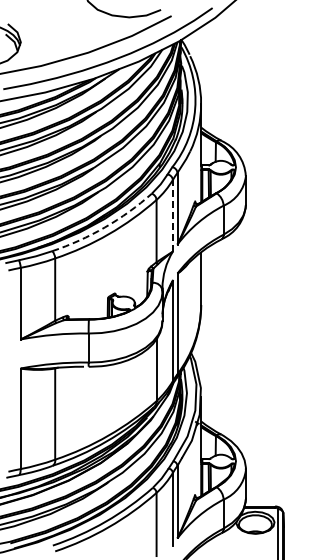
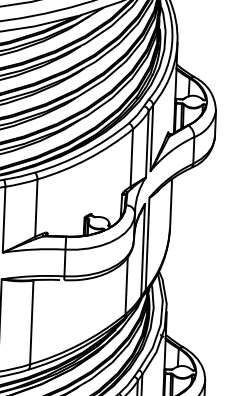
line: (172, 215) -> (146, 144), dashed -> solid
arc: (104, 227) -> (84, 152), dashed -> solid

